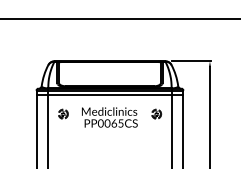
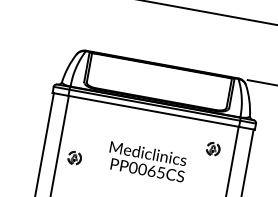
part: (63, 113) -> (75, 157), moved
text: (109, 117) -> (146, 161), moved

